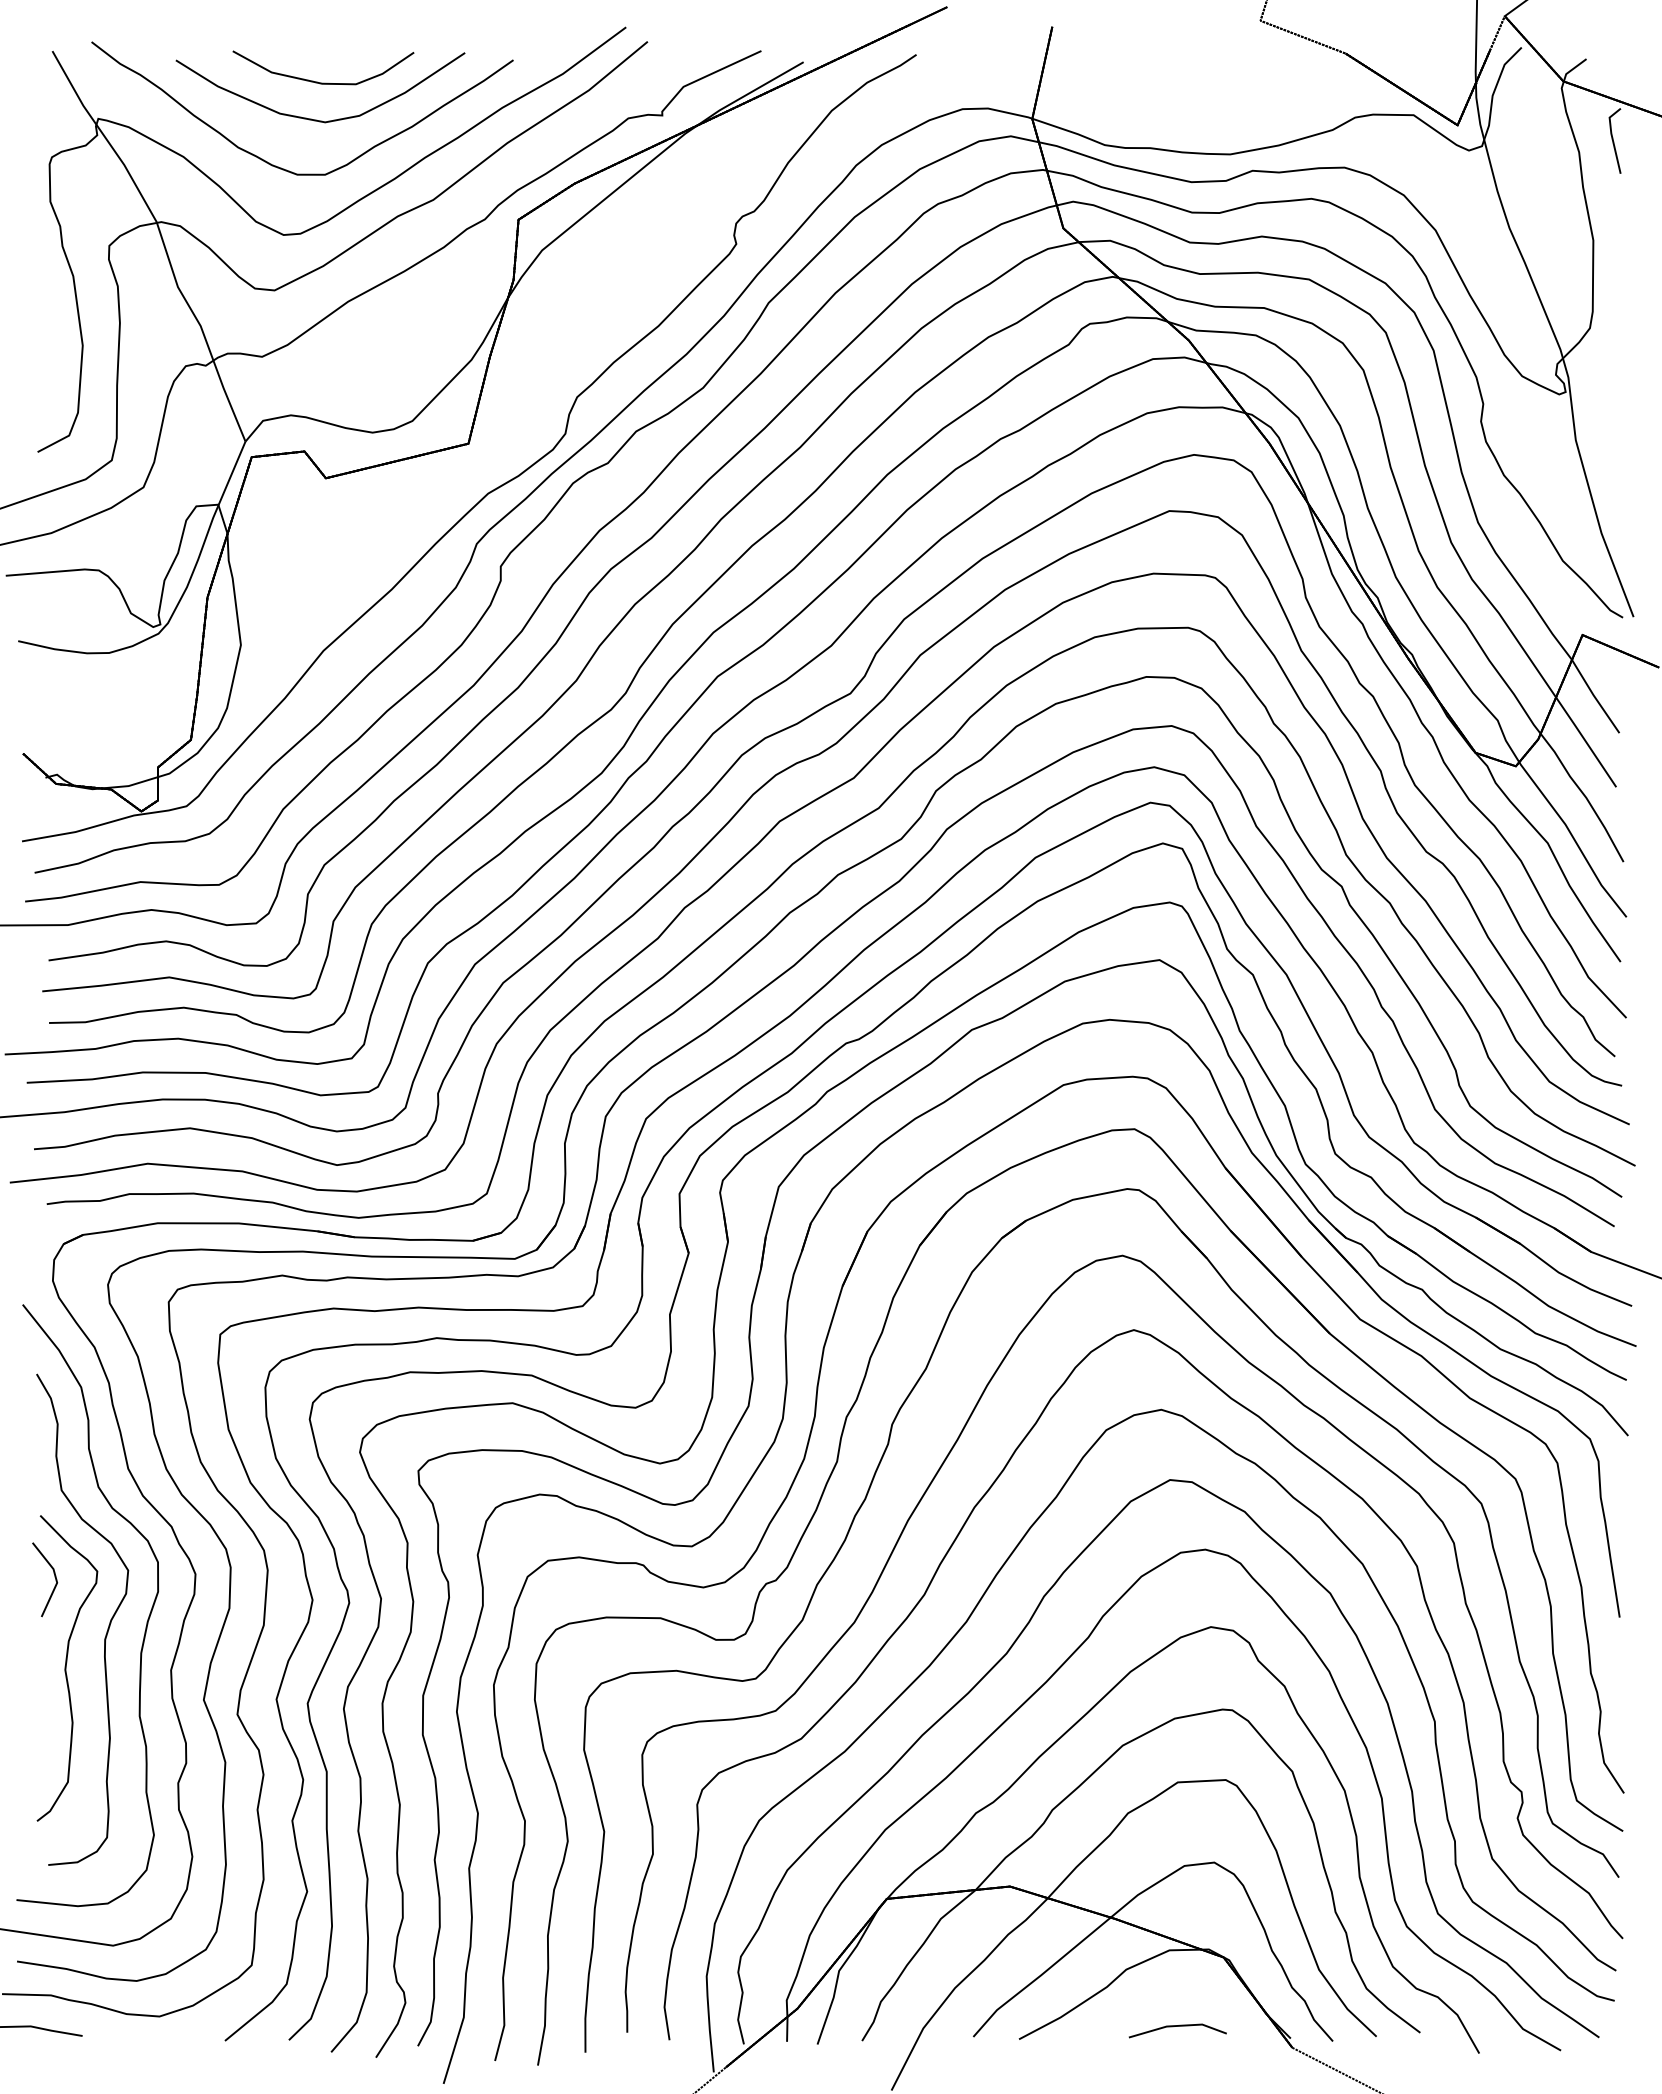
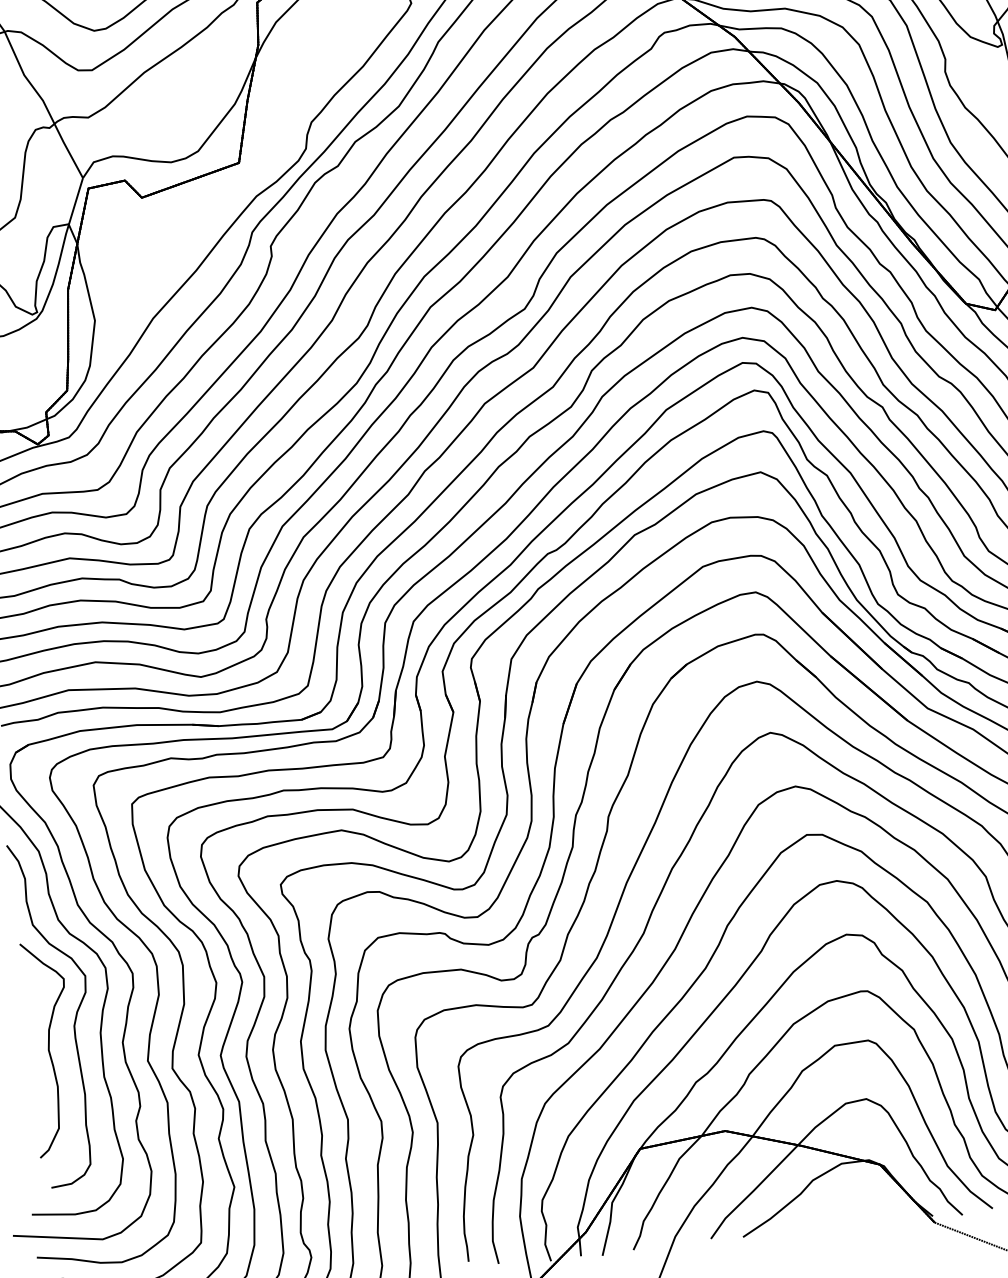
part: (54, 1577) -> (34, 986), removed
part: (1177, 2030) -> (853, 1219), removed

